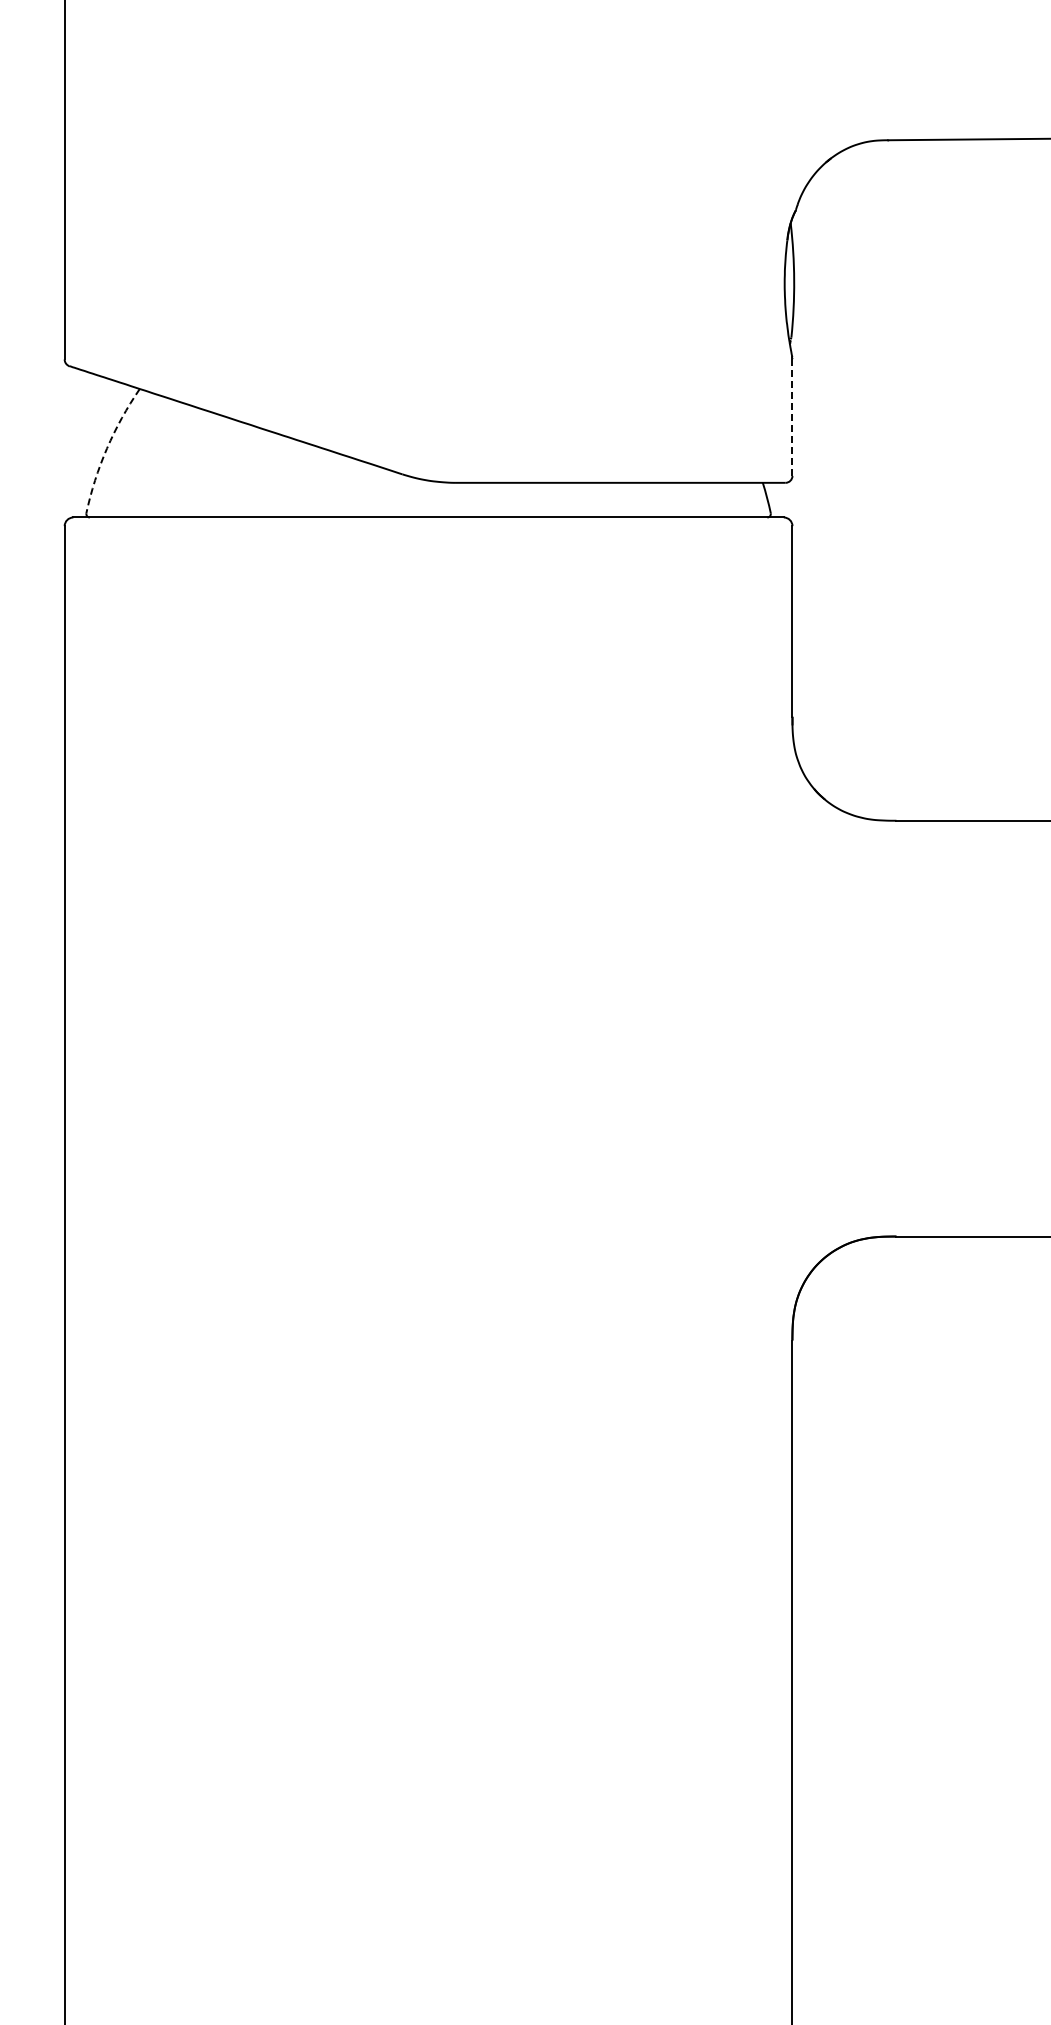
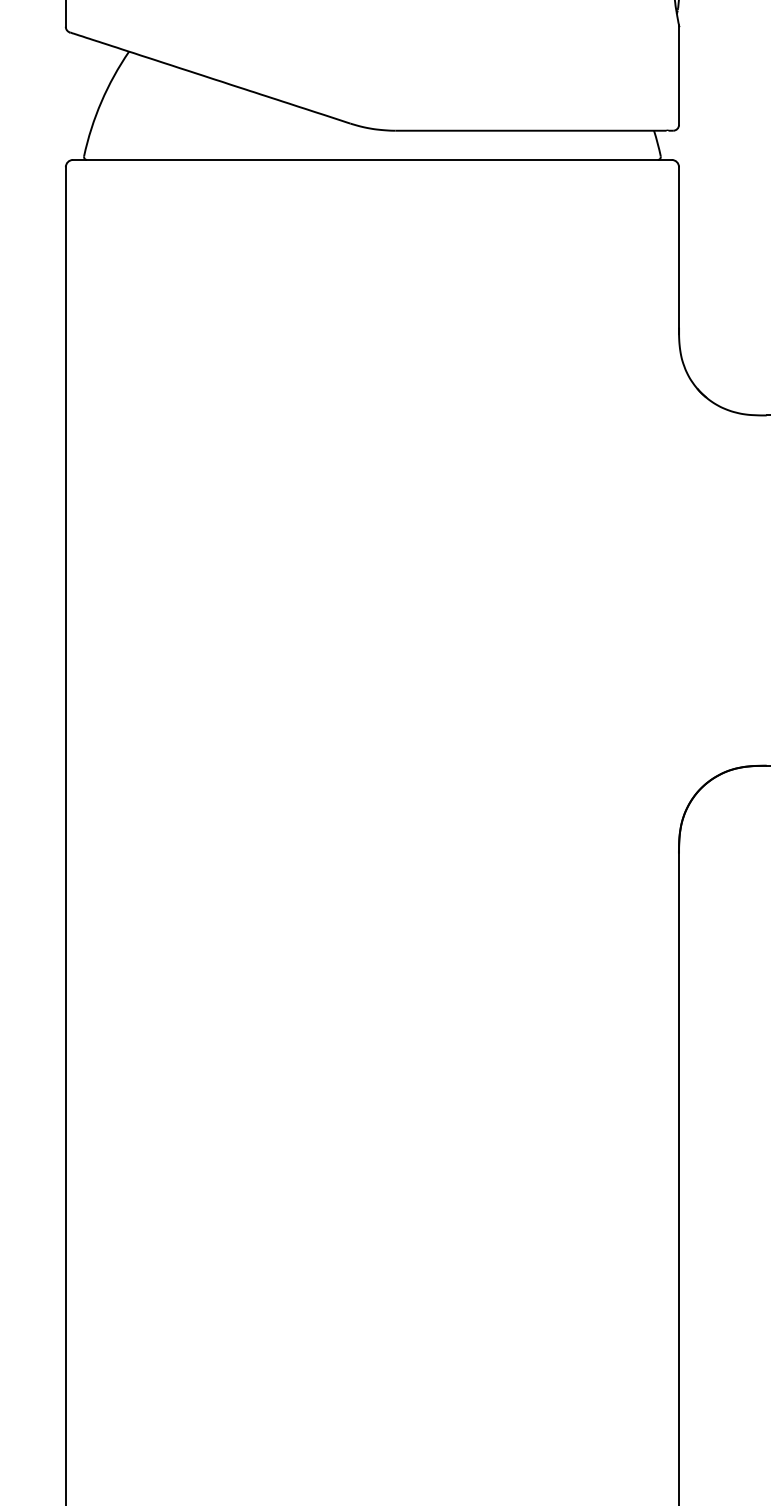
line: (792, 417) -> (679, 75), dashed -> solid
arc: (107, 448) -> (101, 101), dashed -> solid

